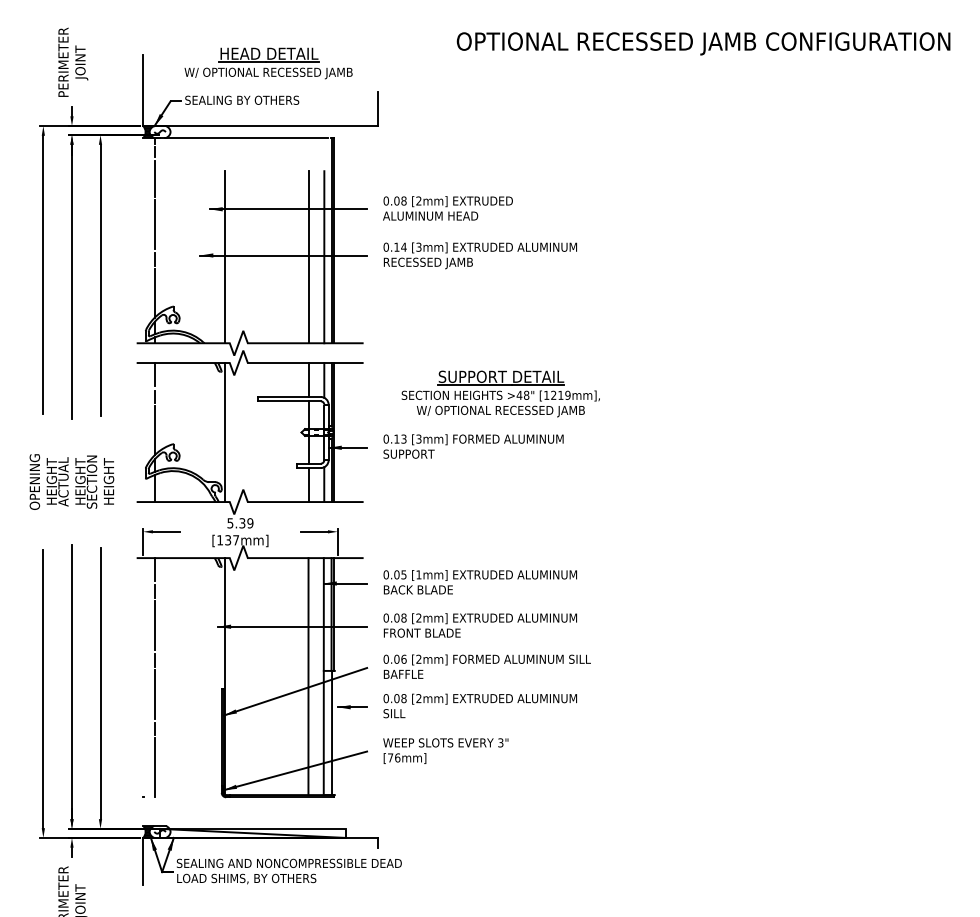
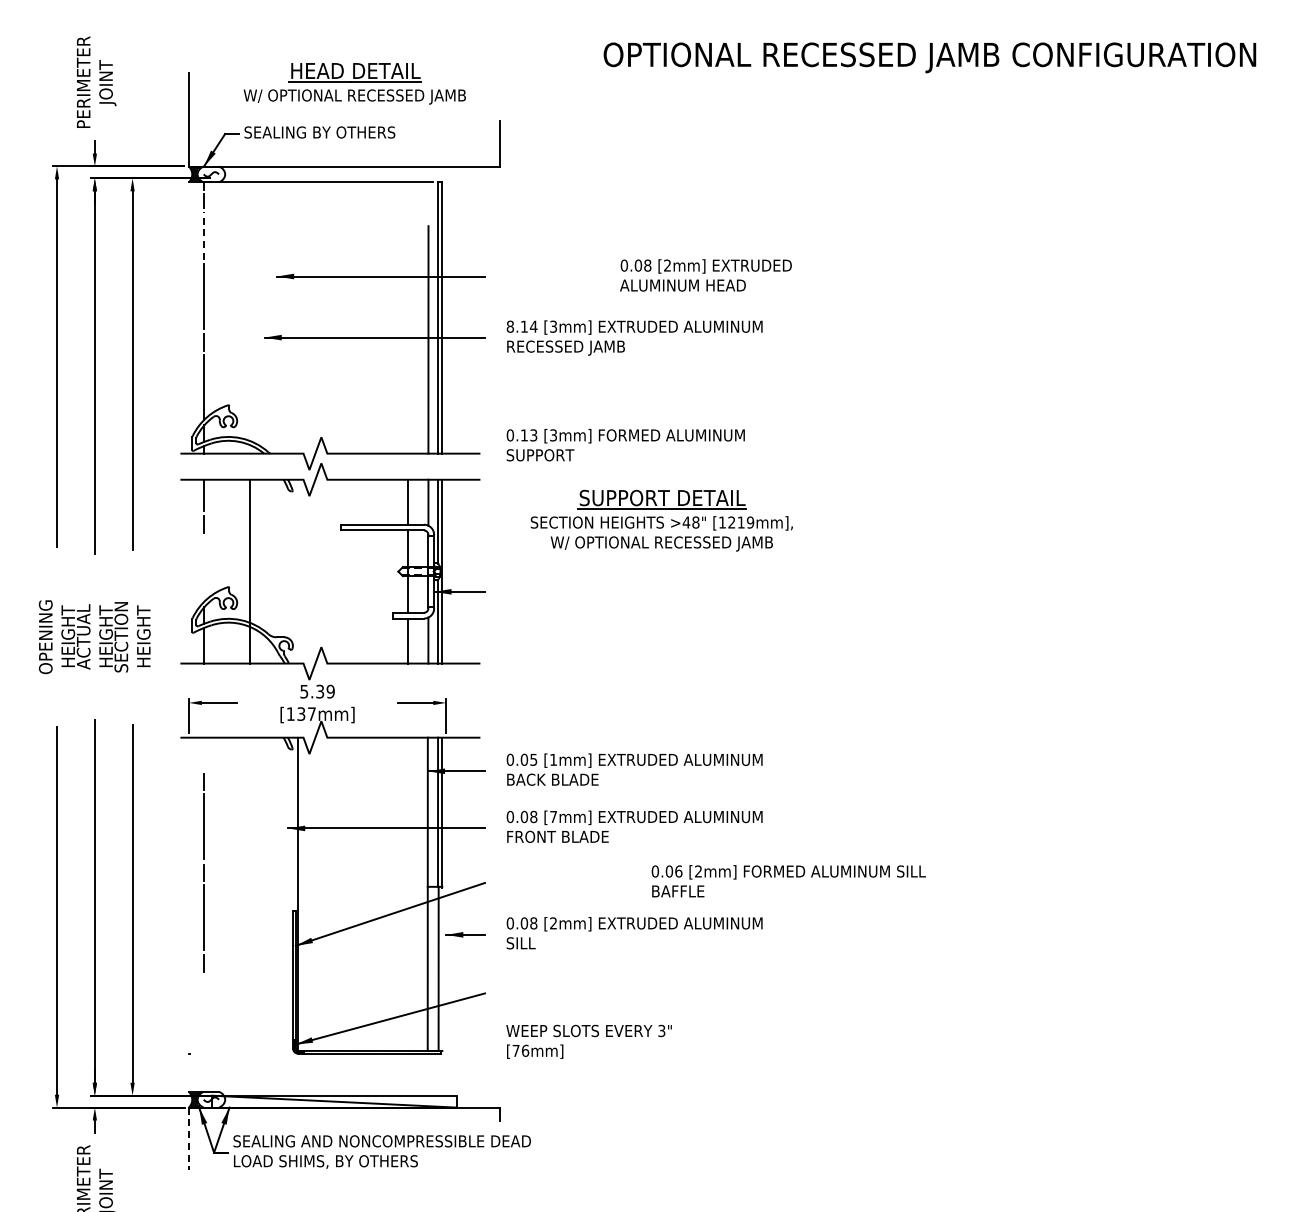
line: (154, 179) -> (204, 236), solid -> dashed
text: (447, 208) -> (705, 275), moved
text: (386, 247) -> (510, 326), 0.14 -> 8.14
line: (225, 256) -> (297, 339), removed
line: (308, 256) -> (407, 339), removed
line: (154, 430) -> (204, 568), removed
line: (225, 432) -> (249, 571), moved
text: (473, 446) -> (625, 445), moved
line: (154, 569) -> (204, 752), removed
text: (418, 617) -> (553, 816), [2mm] -> [7mm]
text: (486, 666) -> (788, 881), moved
line: (308, 675) -> (407, 893), removed
text: (445, 750) -> (588, 1041), moved
line: (154, 767) -> (204, 1014), removed
line: (142, 861) -> (188, 1138), solid -> dashed

